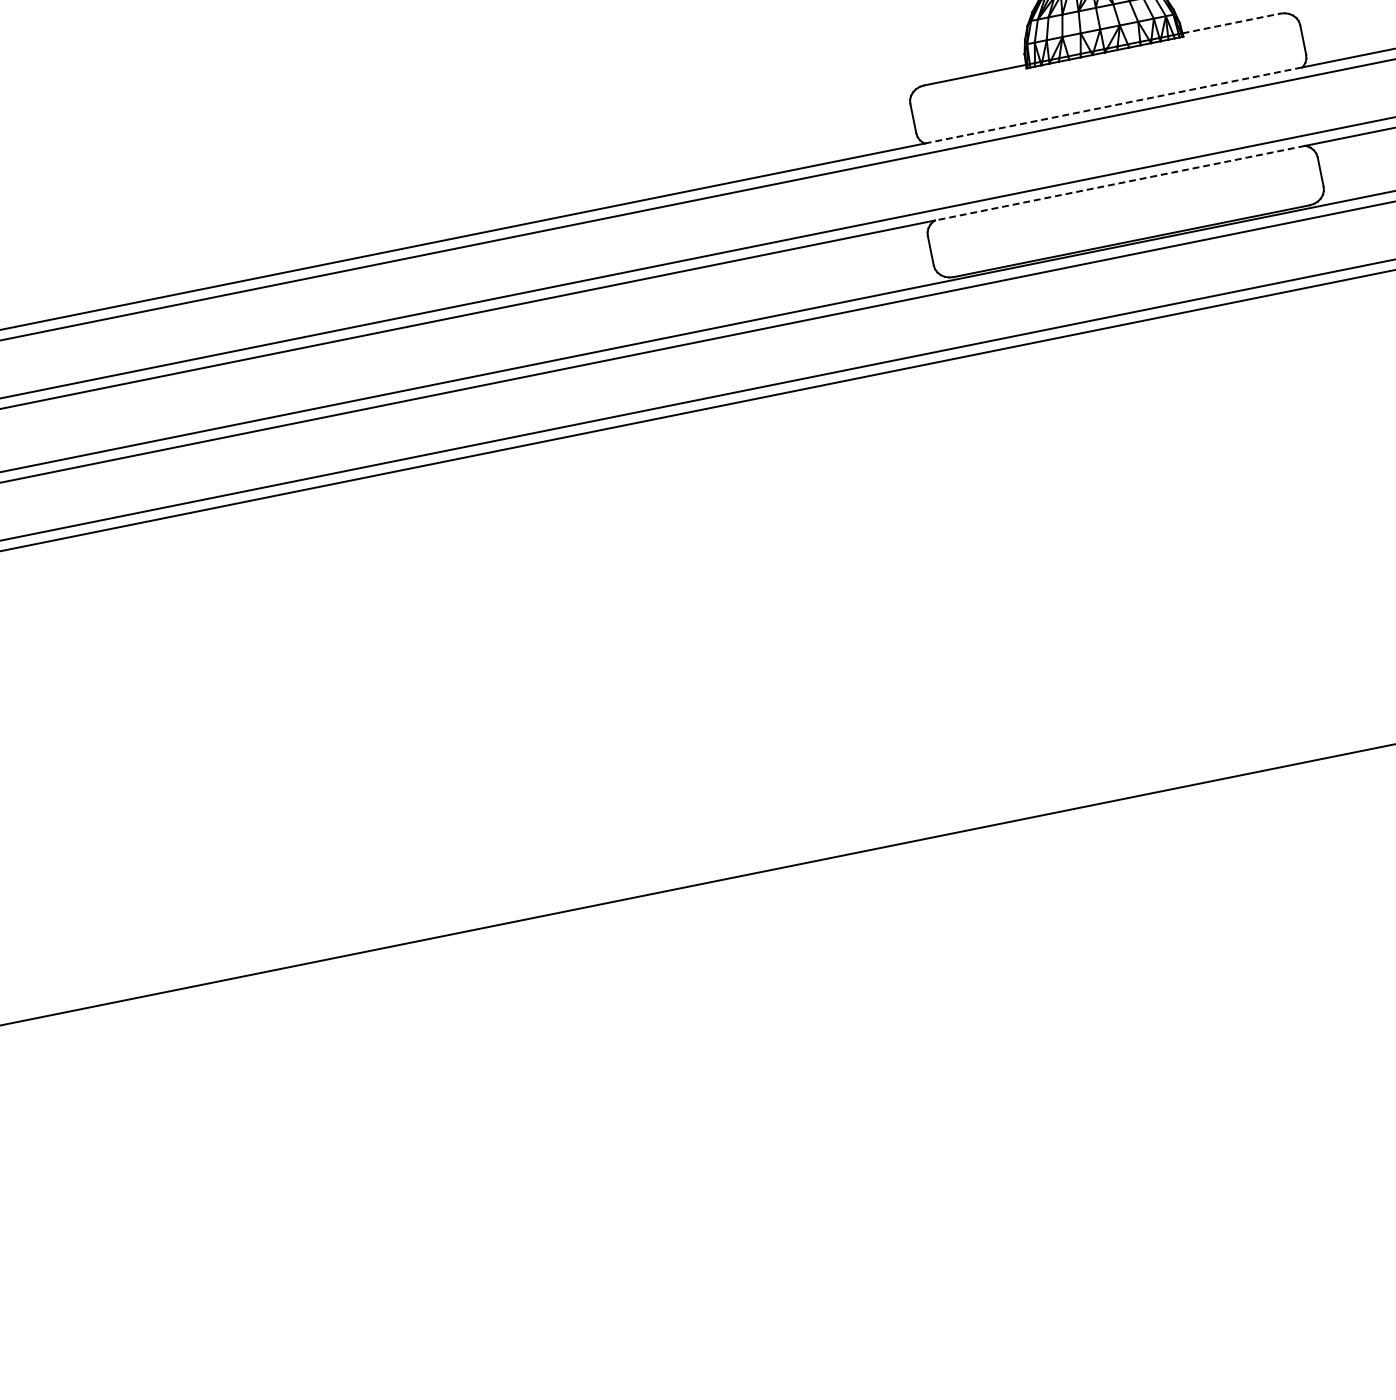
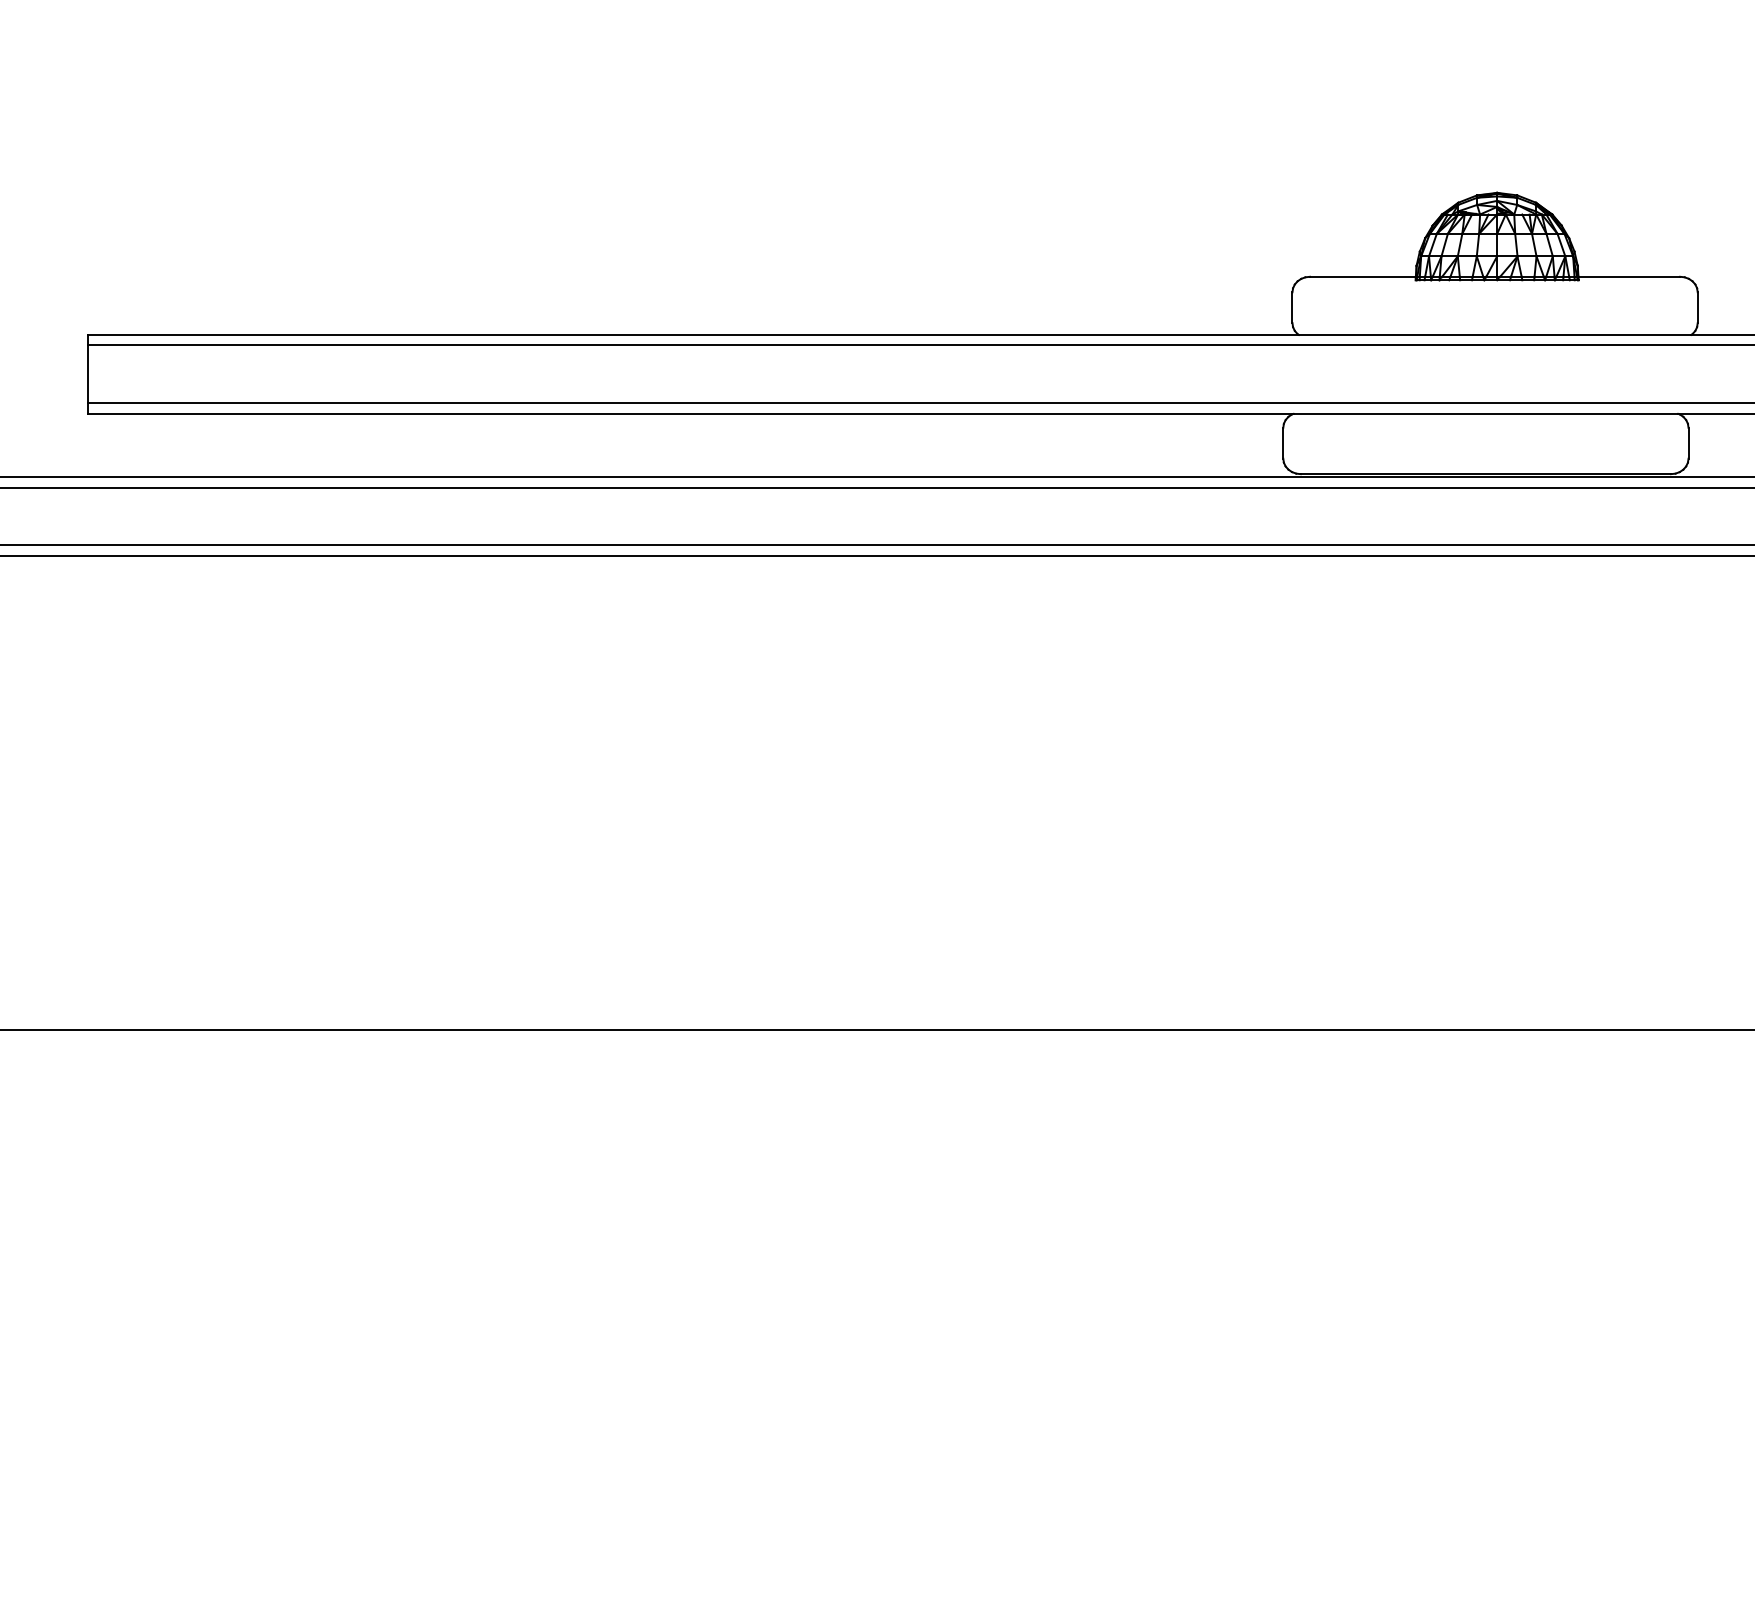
line: (1231, 23) -> (1629, 276), dashed -> solid
line: (1113, 104) -> (1495, 334), dashed -> solid
line: (1119, 182) -> (1485, 413), dashed -> solid

